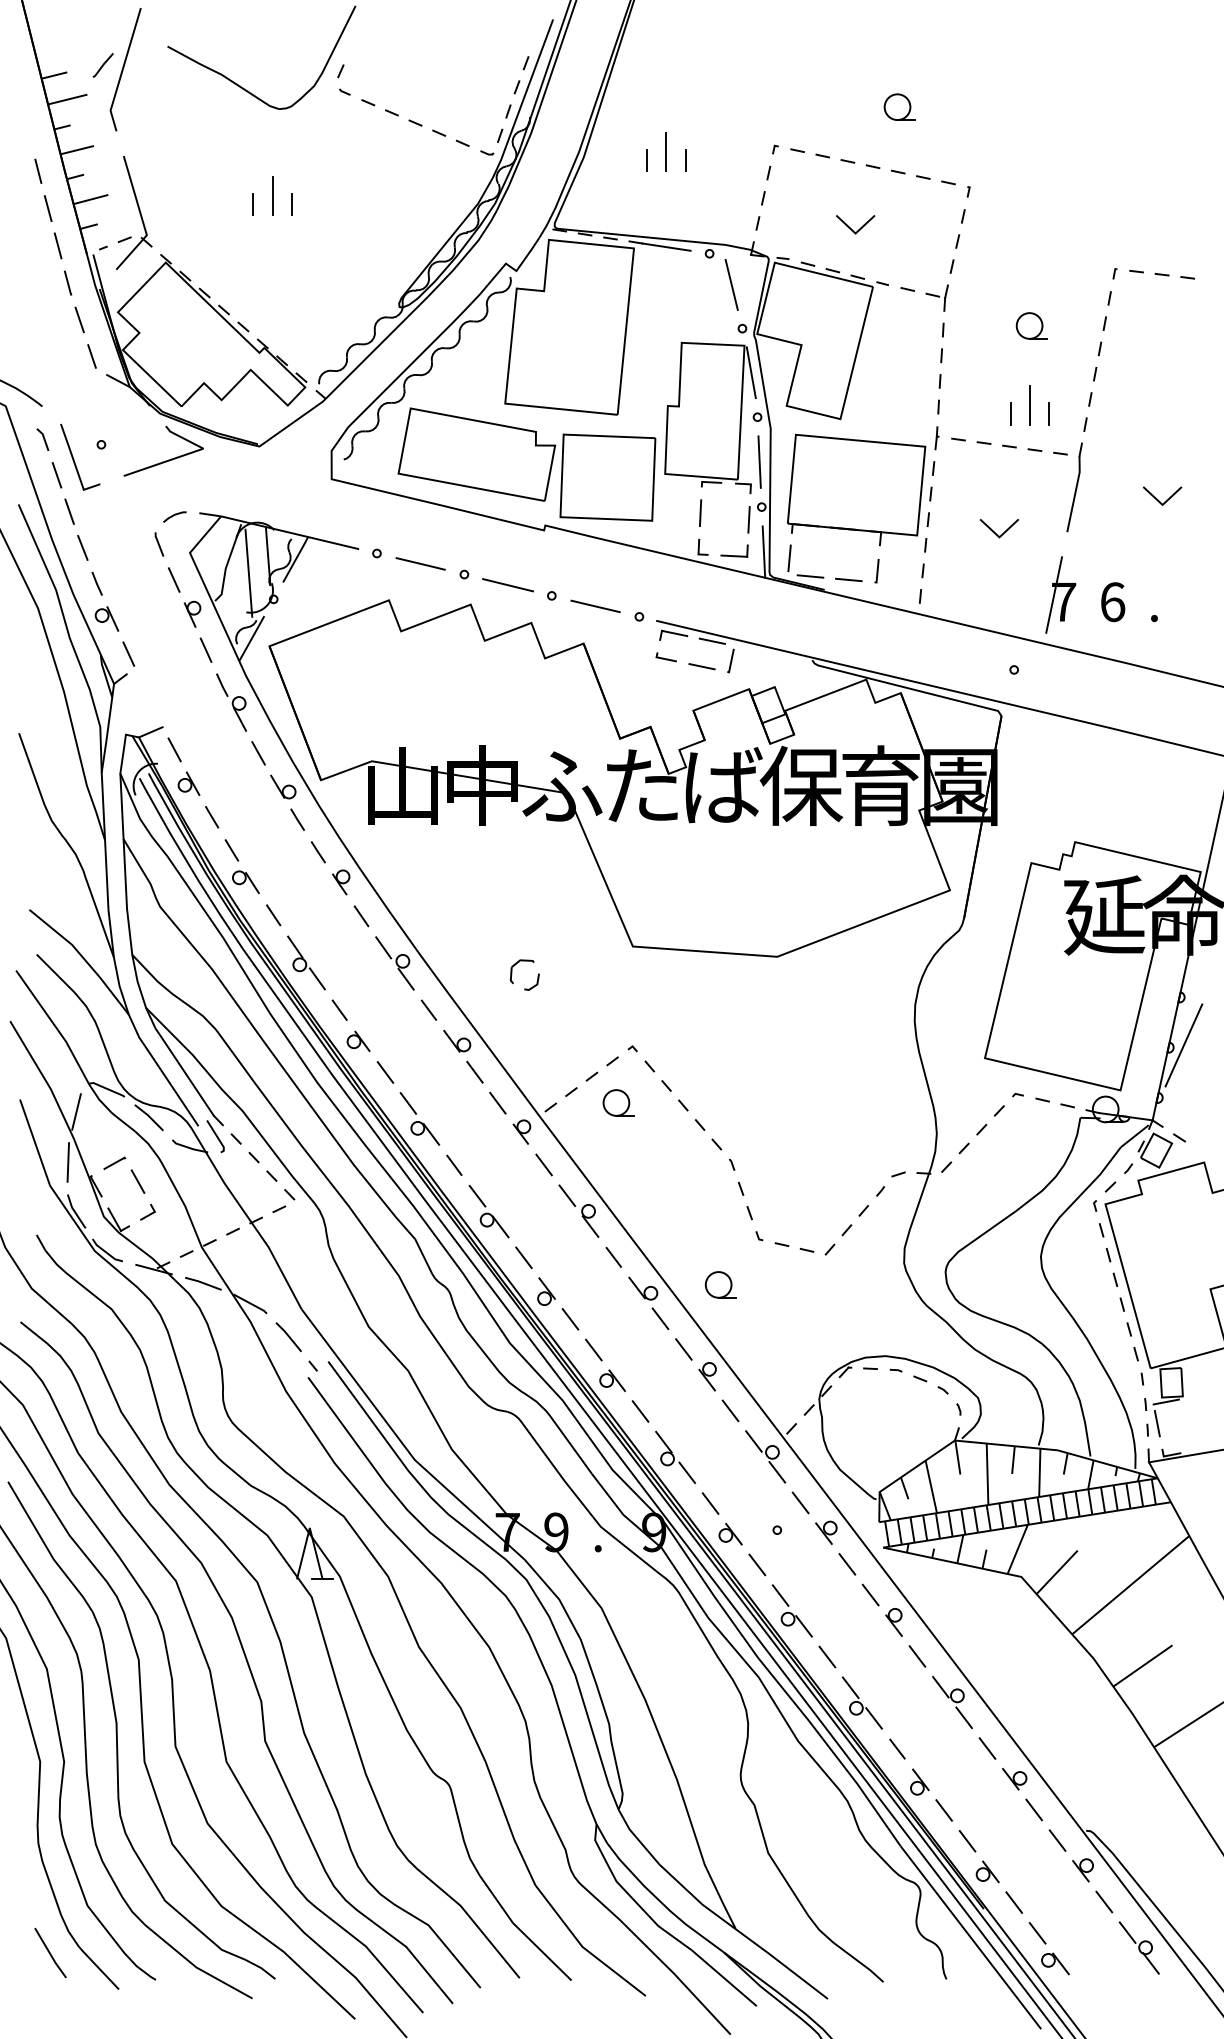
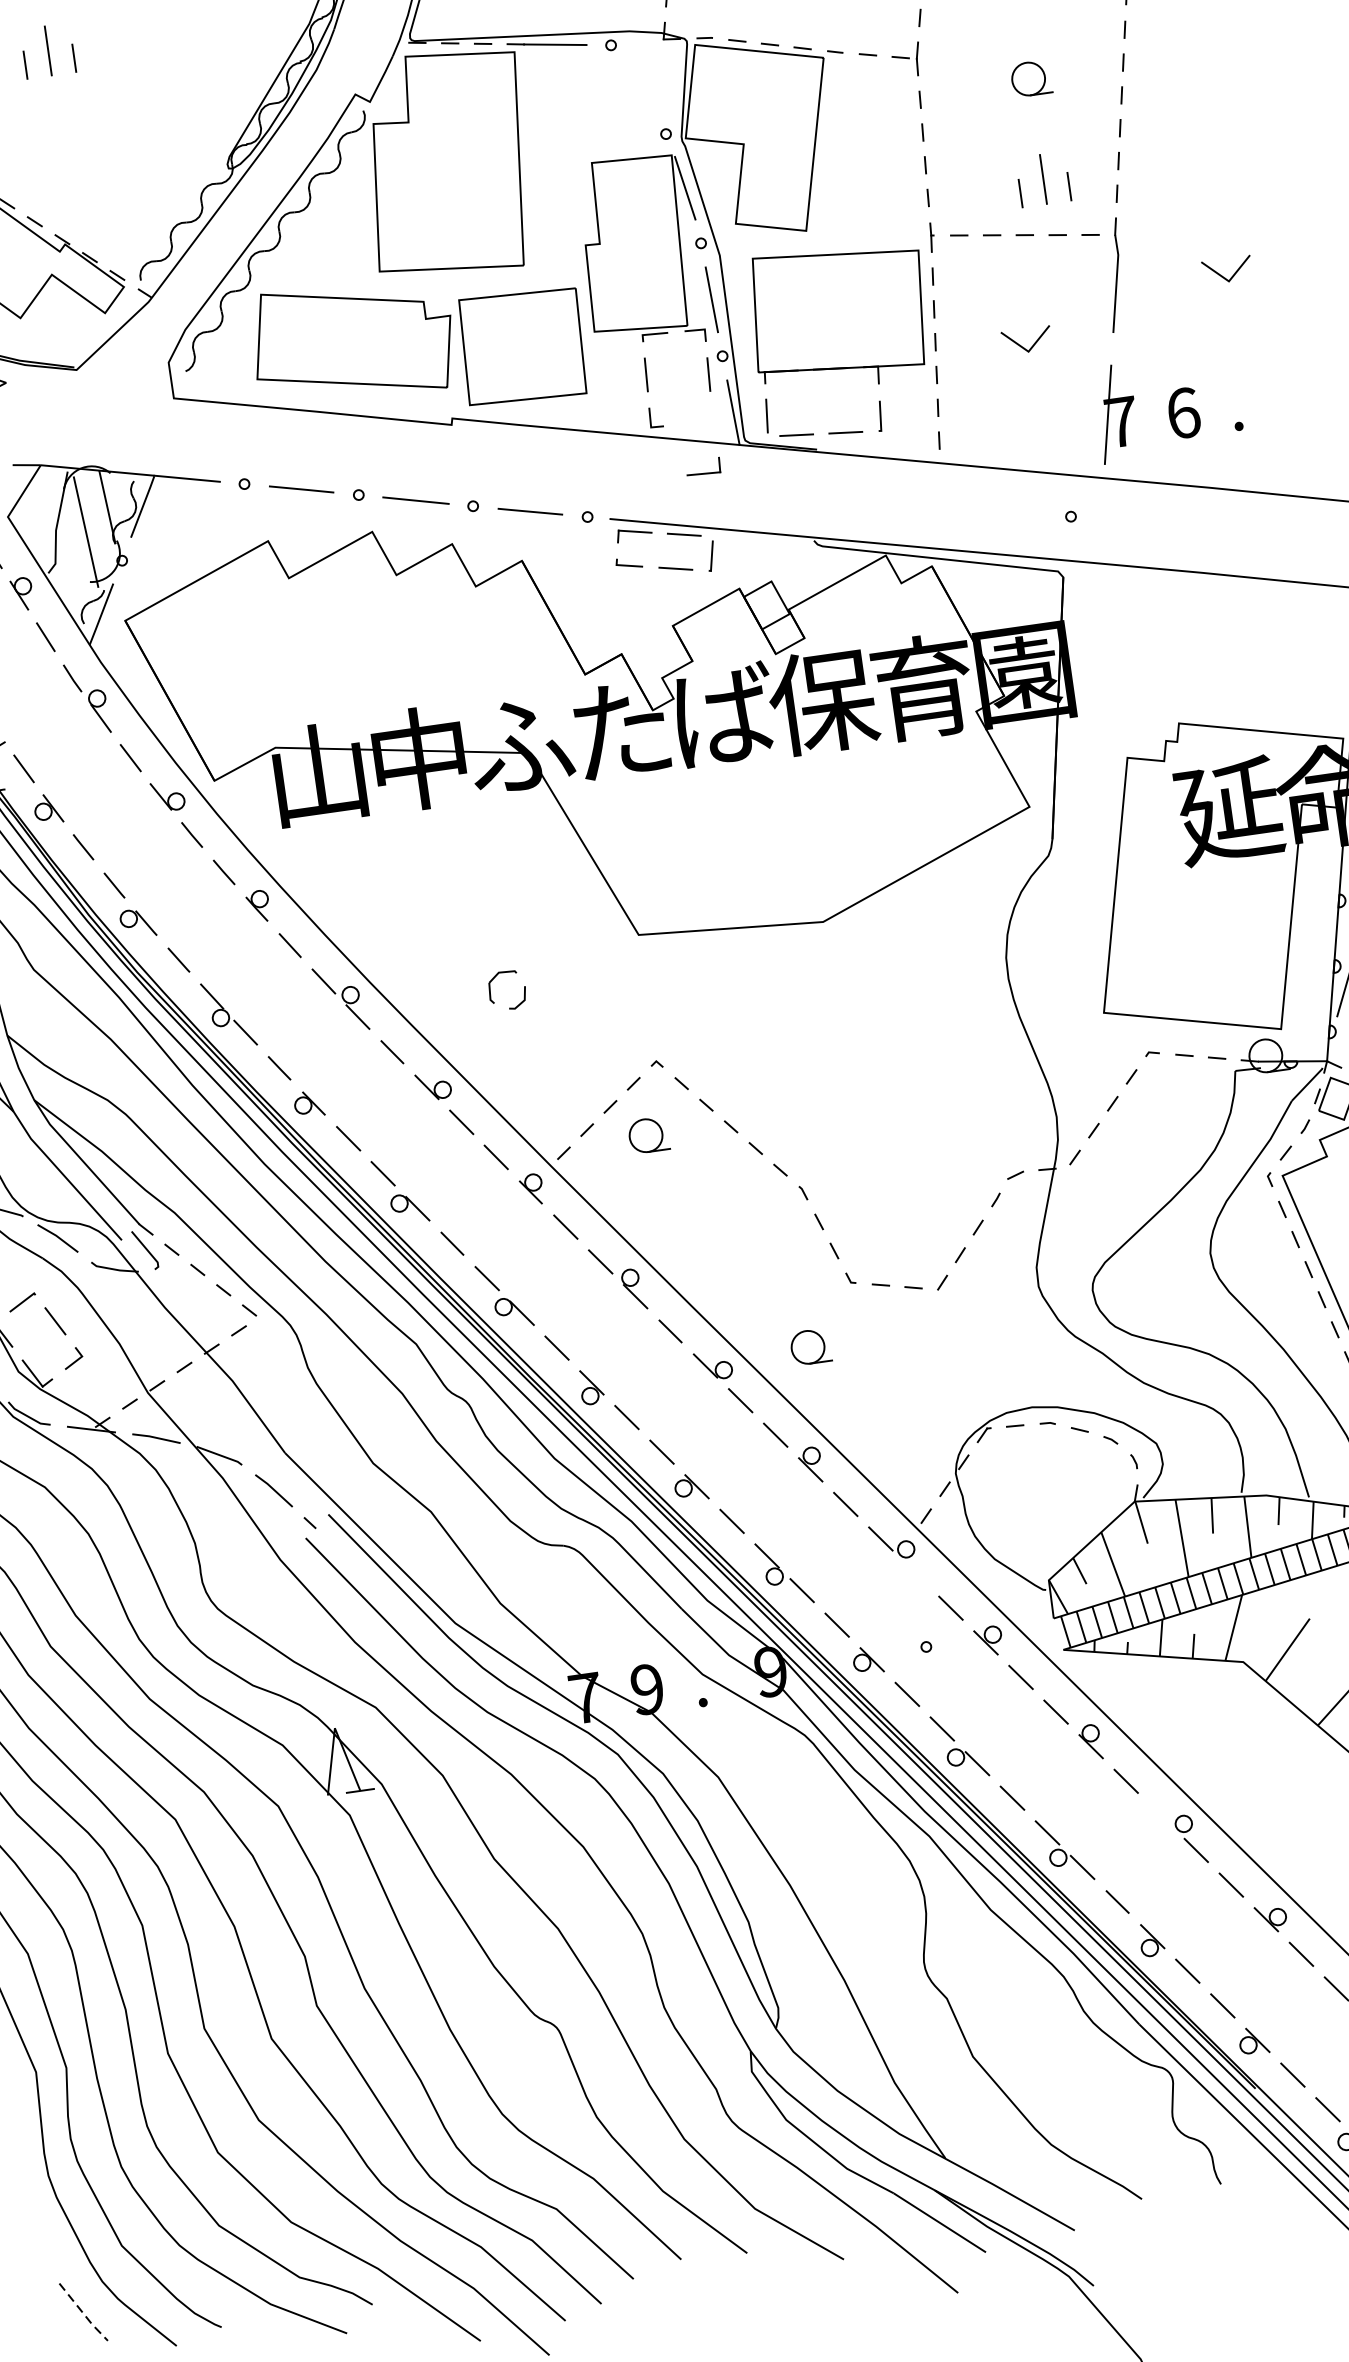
line: (731, 284) -> (644, 80), removed
part: (734, 550) -> (703, 466), moved
line: (777, 1472) -> (916, 1573), removed
line: (940, 1686) -> (1160, 1815), removed
line: (50, 1953) -> (83, 2312), solid -> dashed

